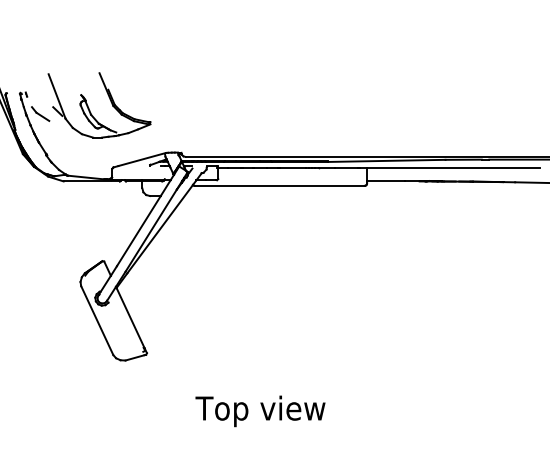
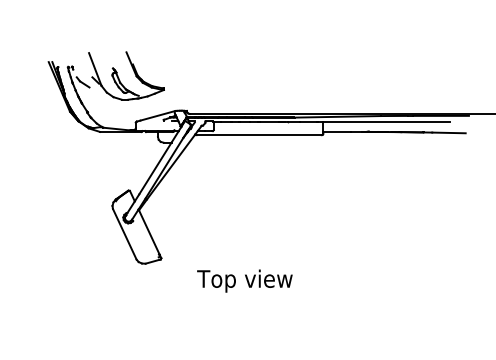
text: (259, 410) -> (244, 280), moved

